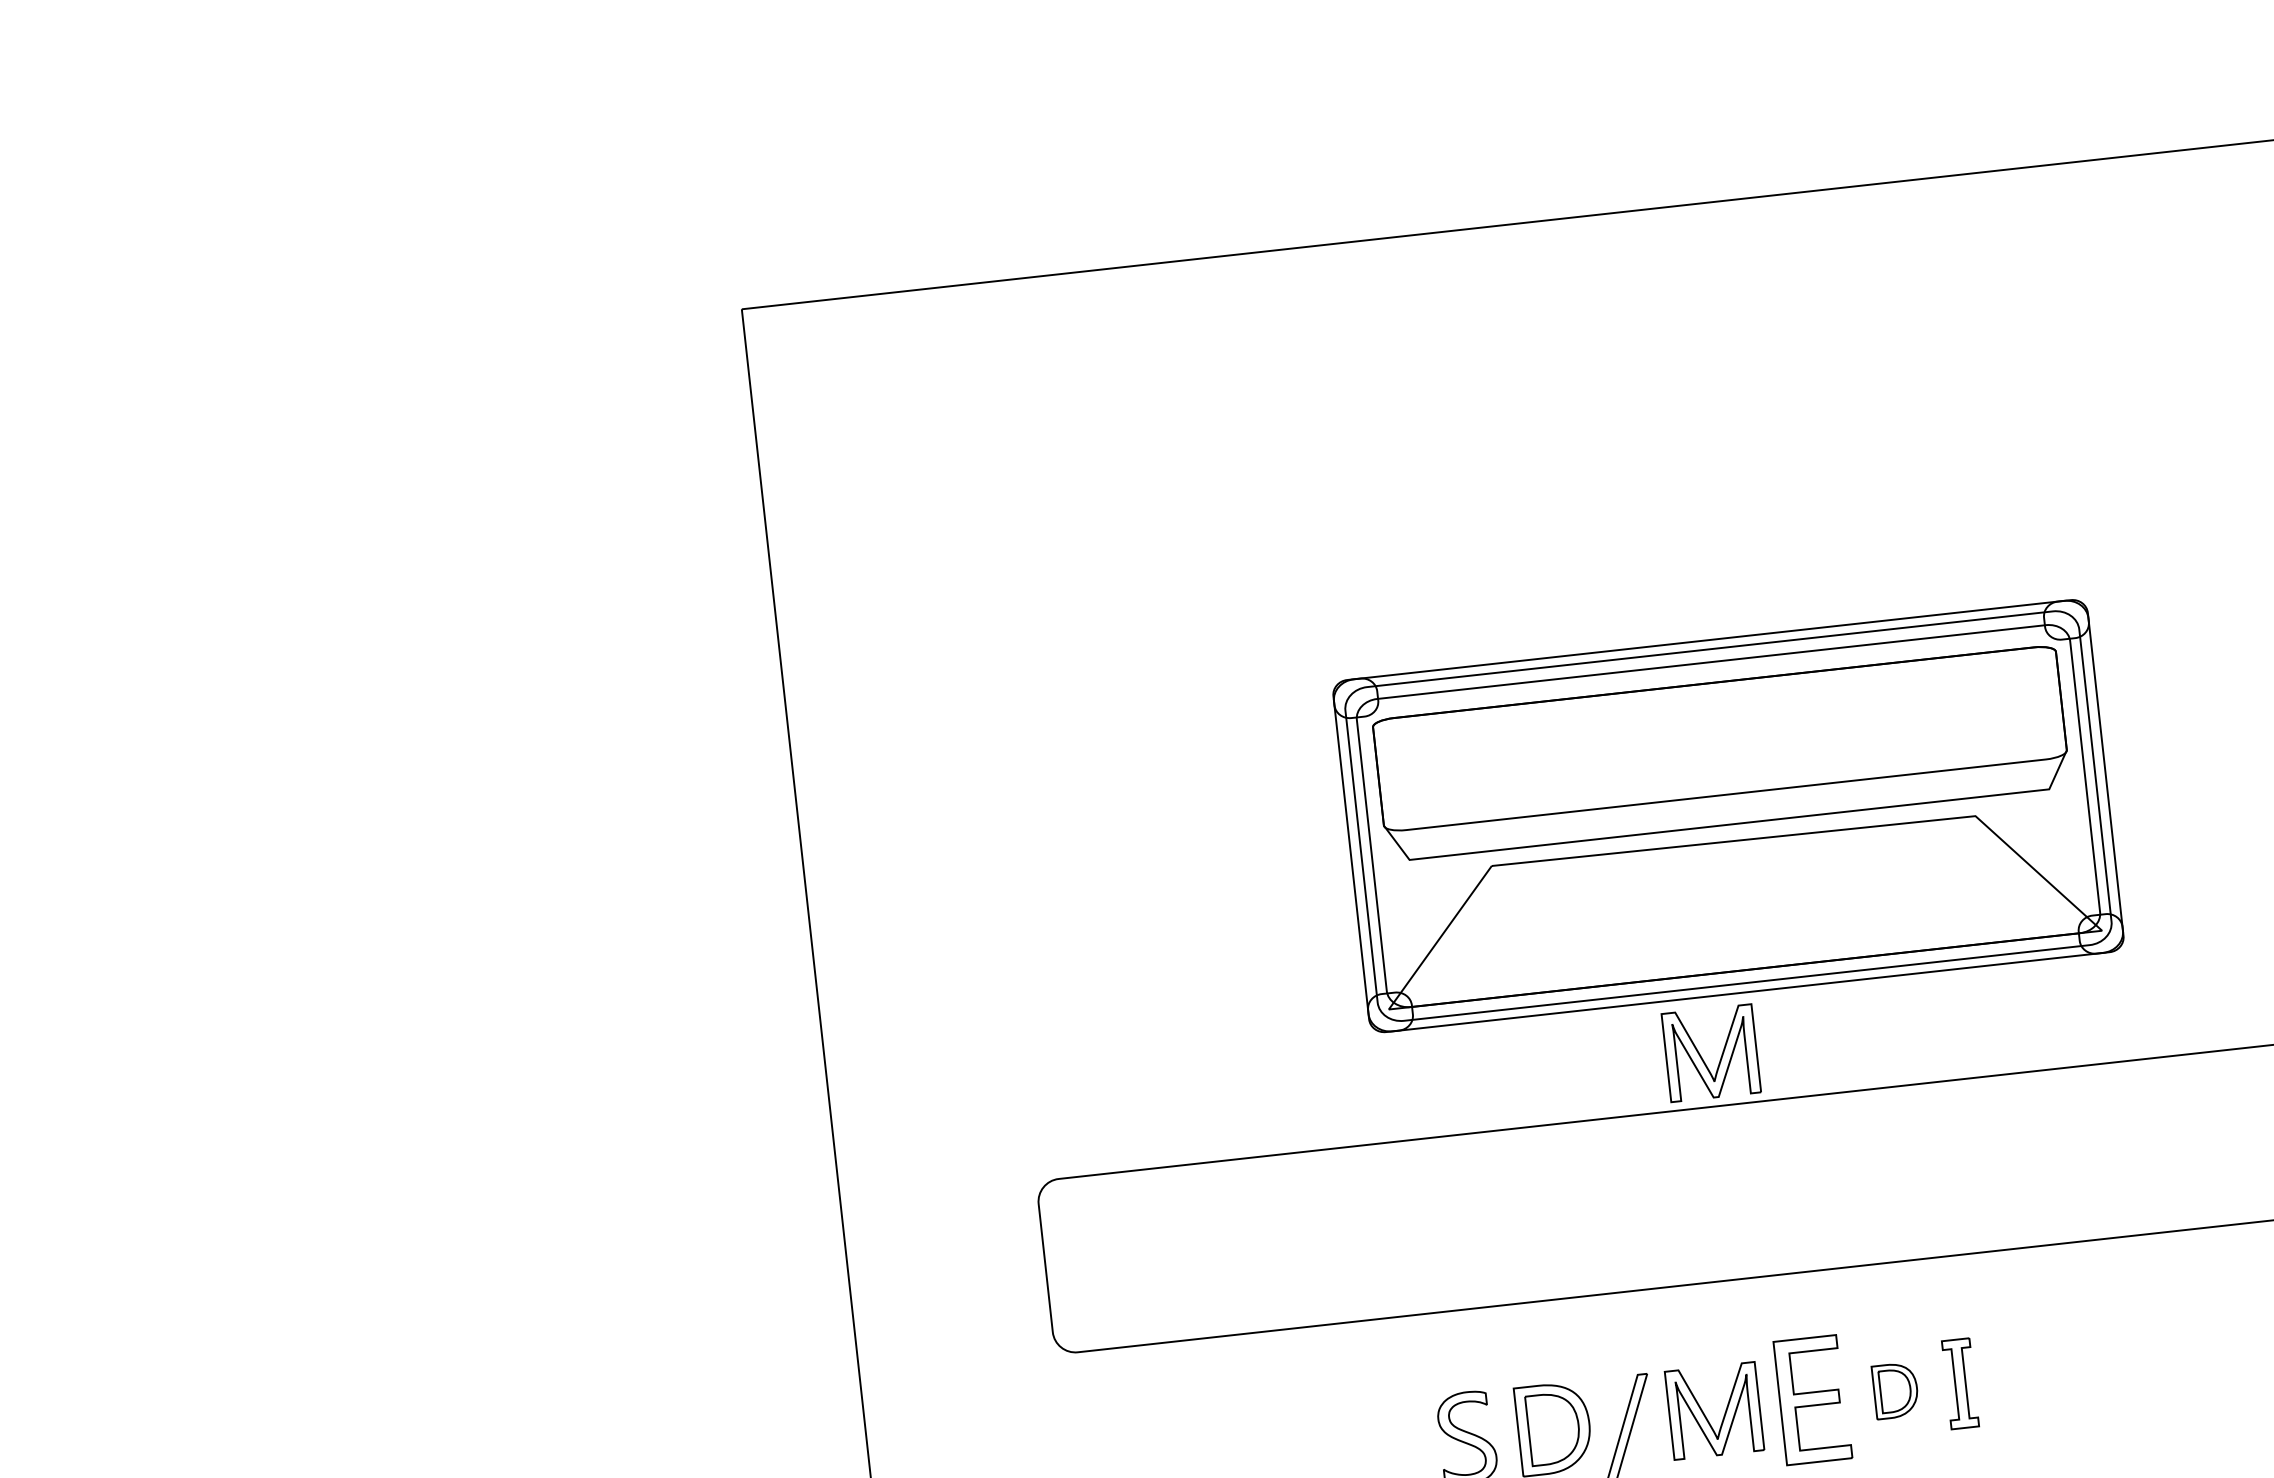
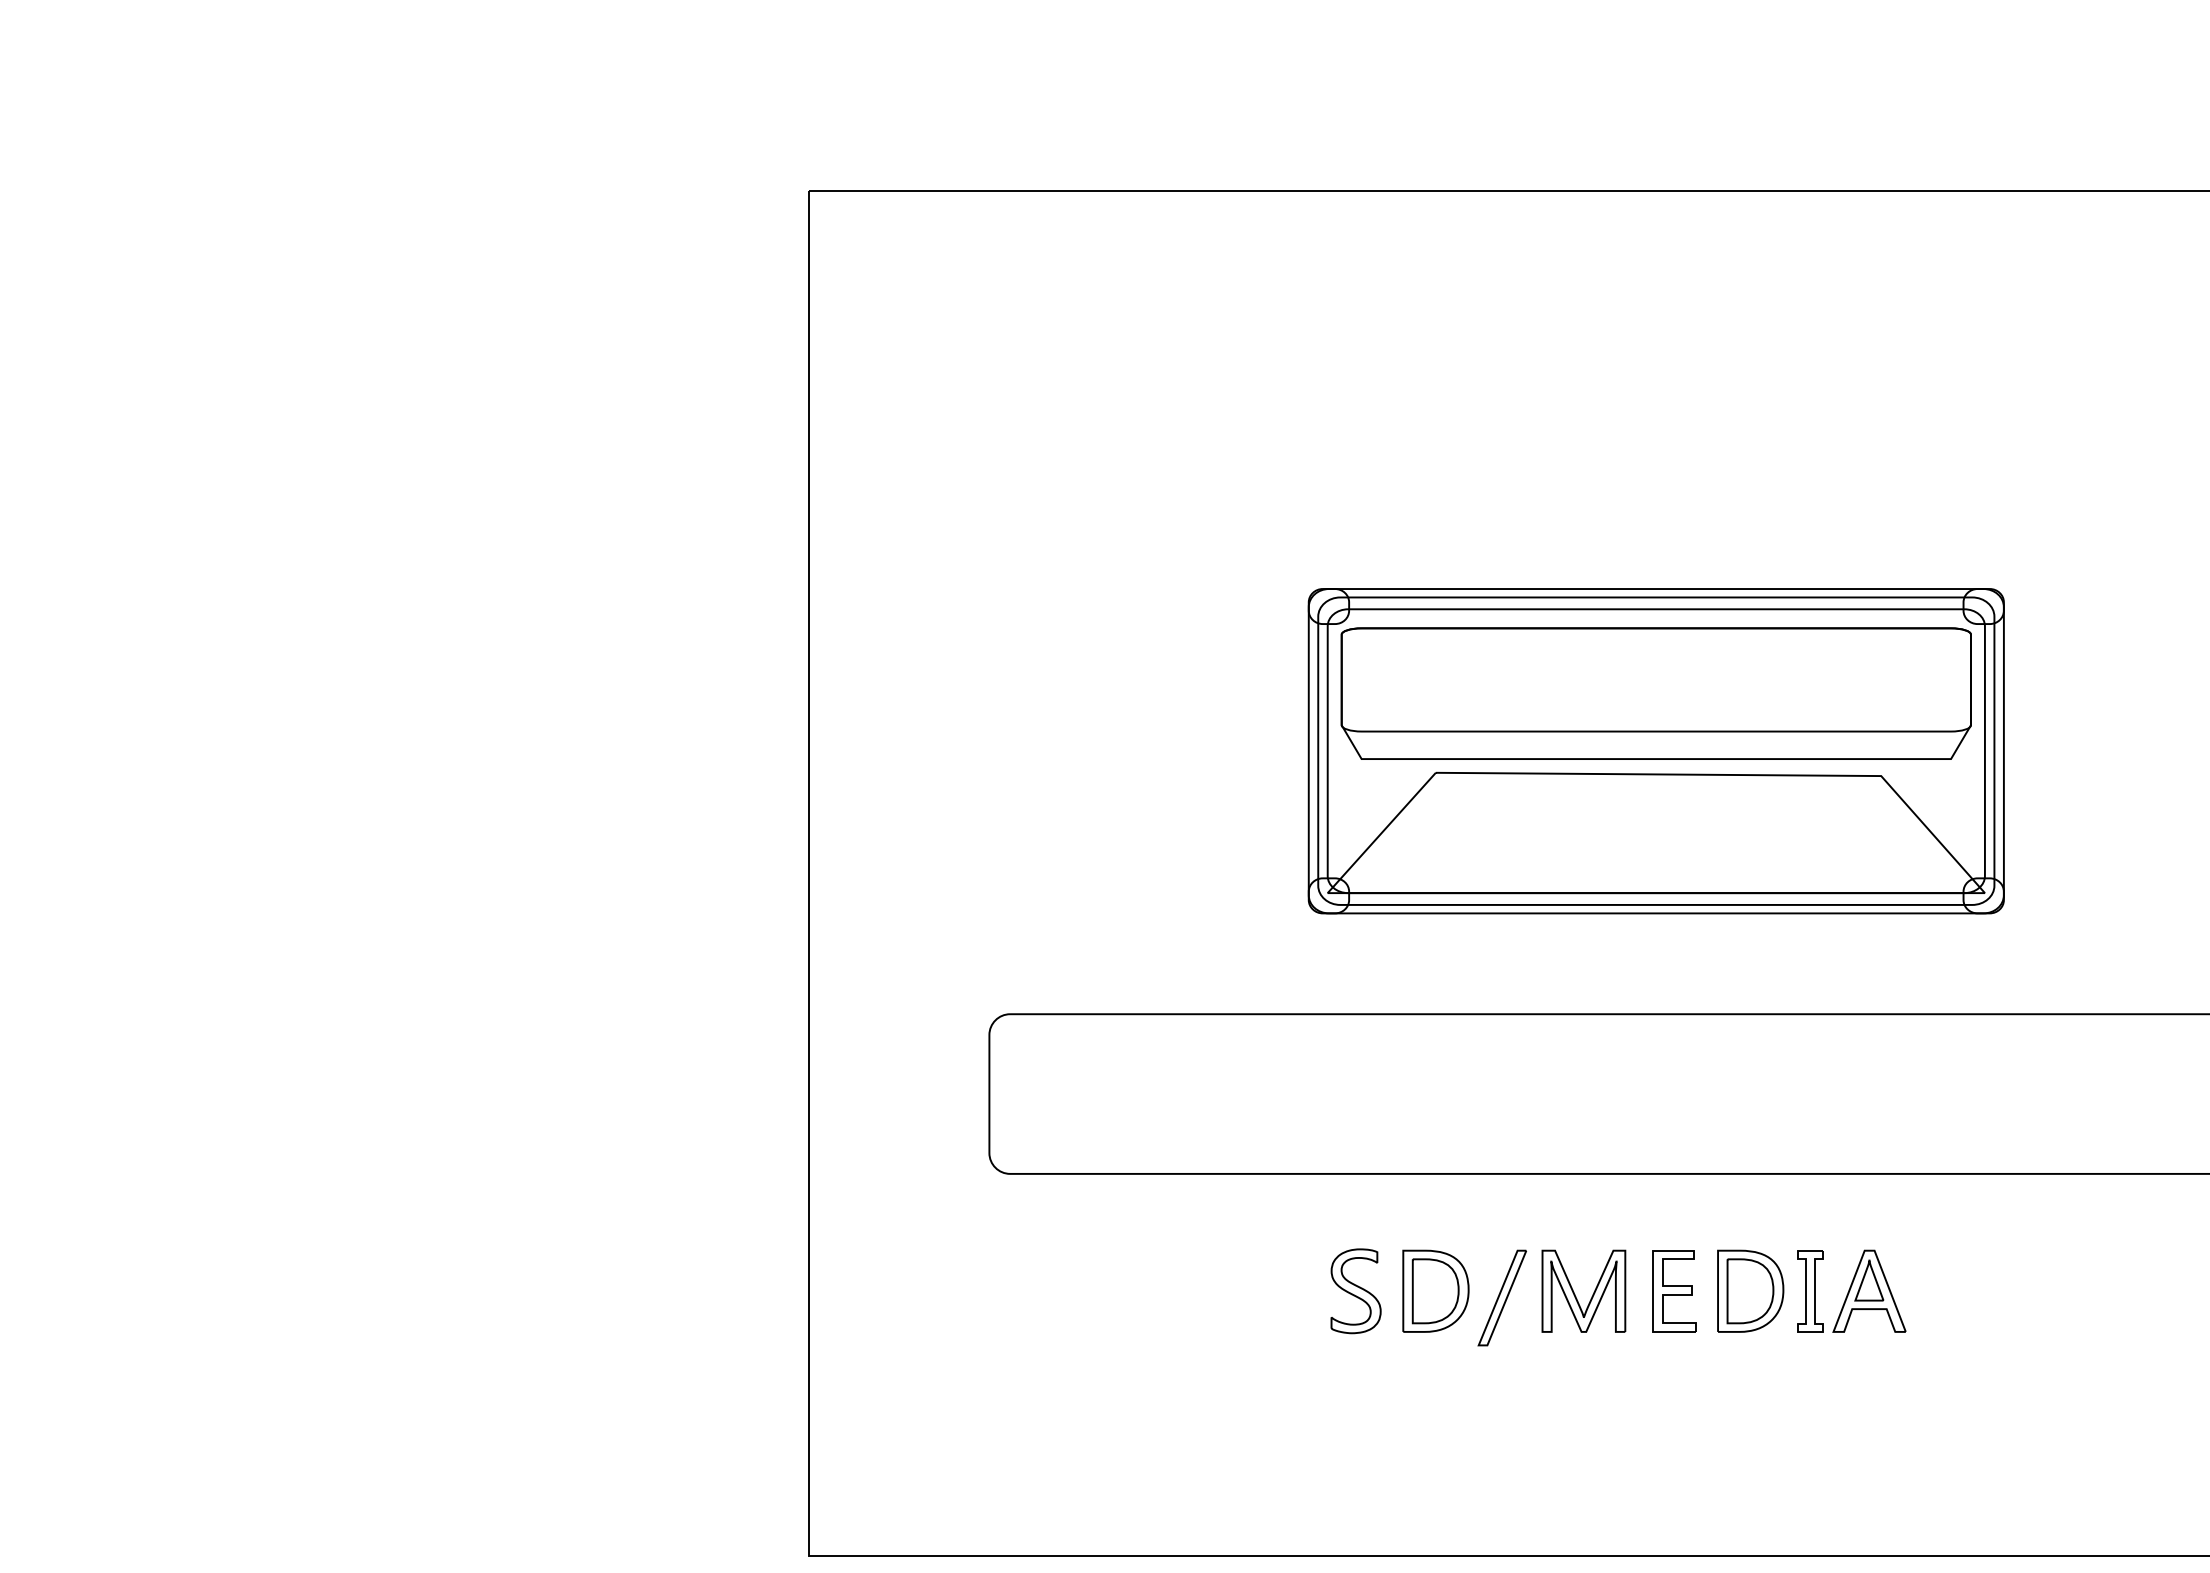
part: (1702, 1057) -> (1608, 968), removed
part: (2024, 1375) -> (1869, 1290), added
part: (1895, 1390) -> (1750, 1290), size x1.67
part: (1812, 1400) -> (1674, 1291), size x0.71

